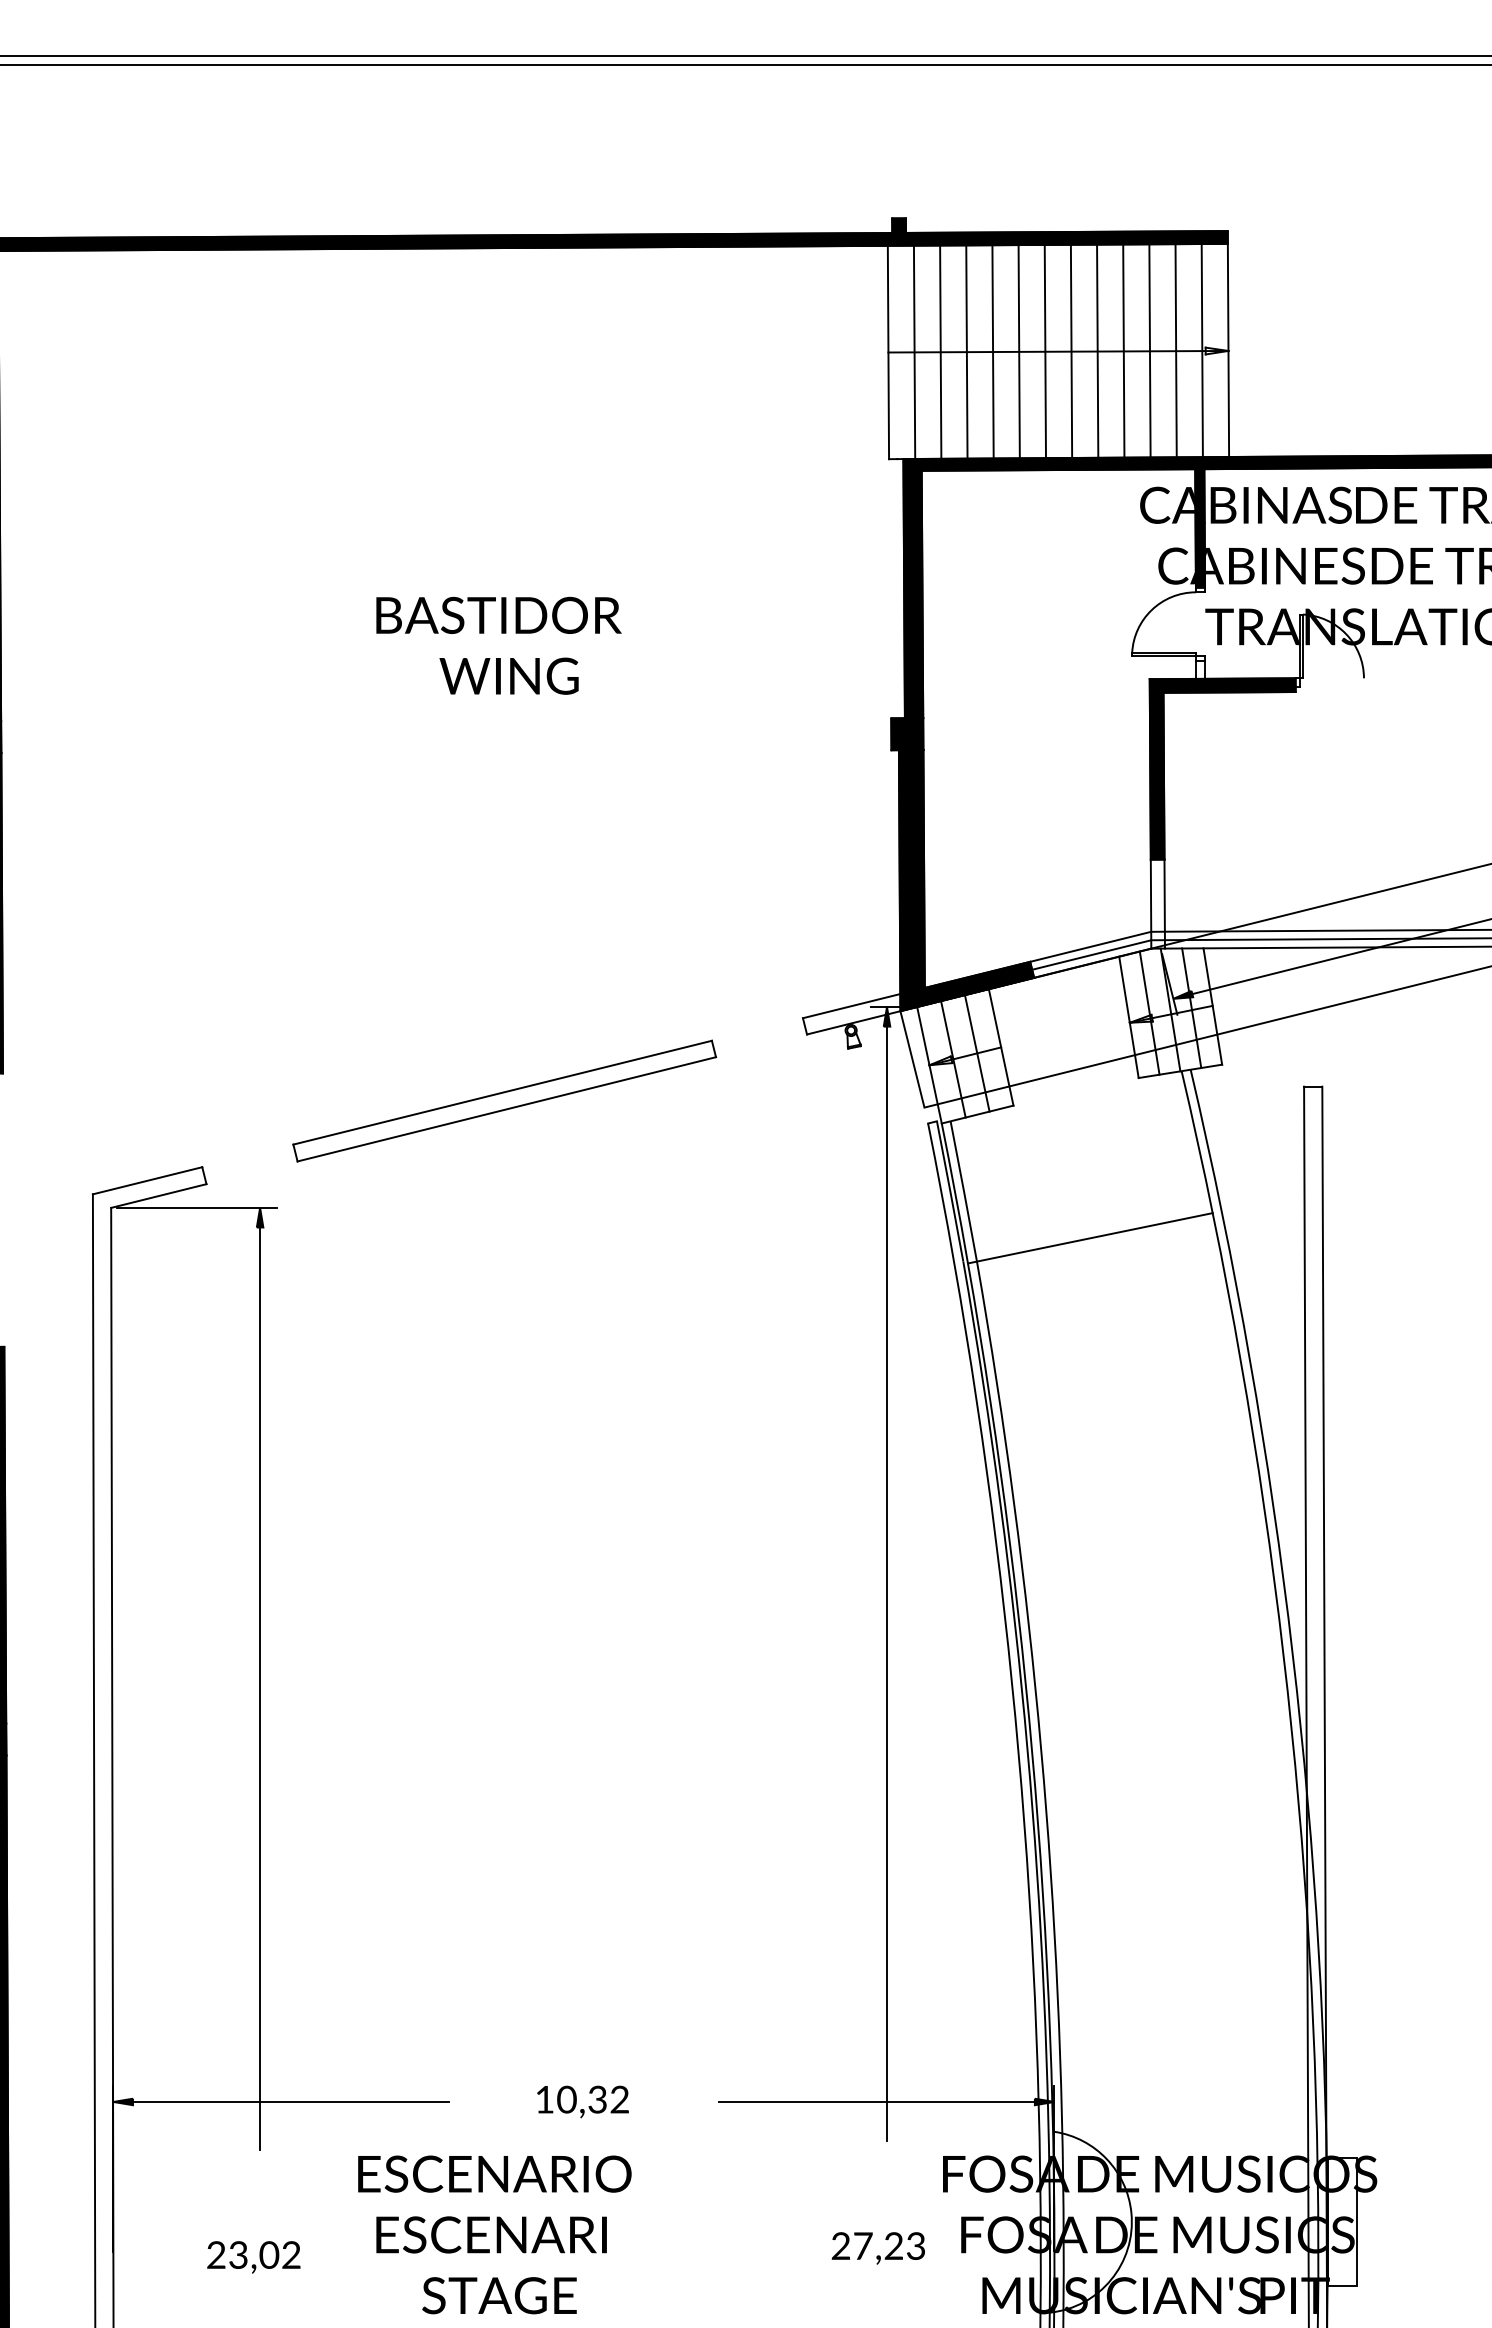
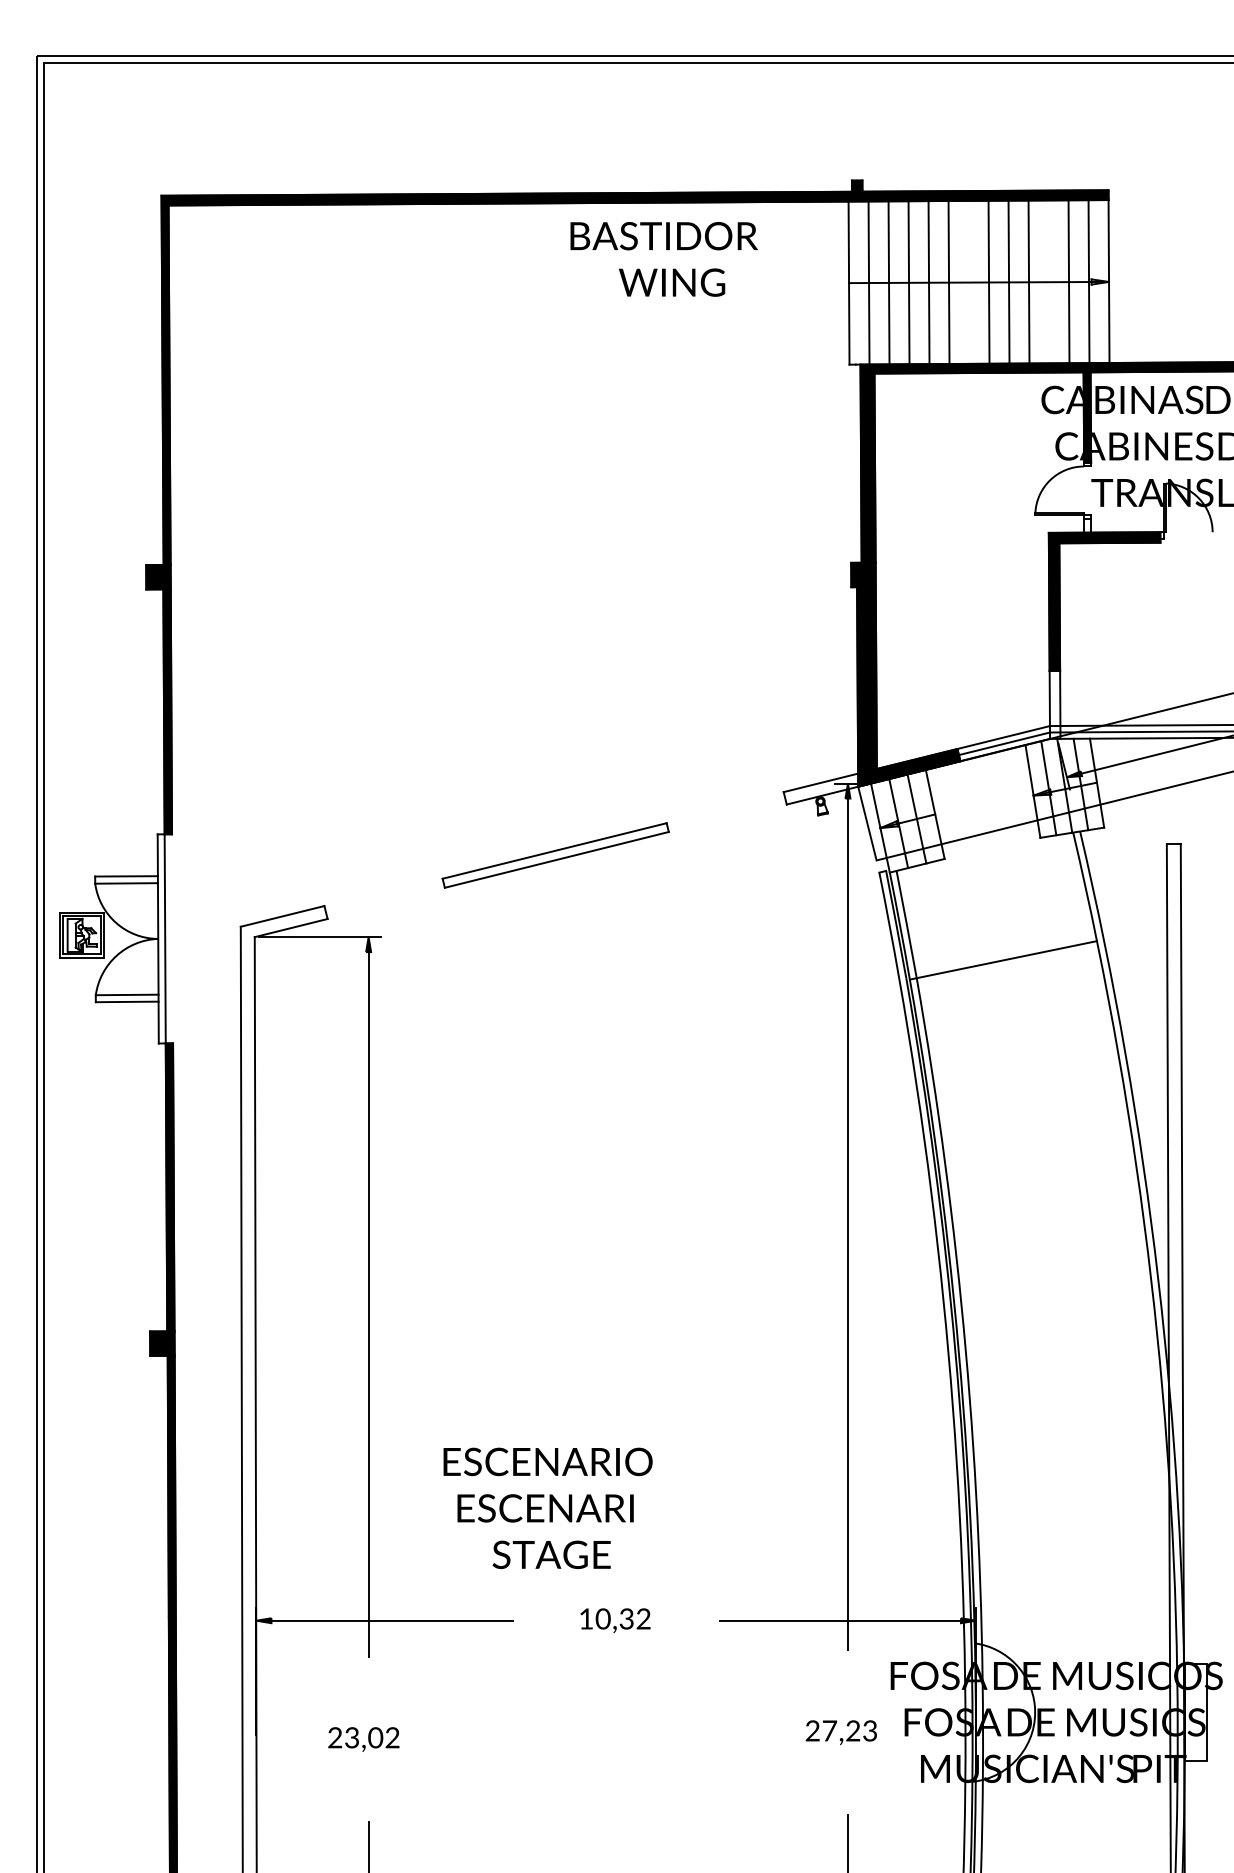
line: (1044, 350) -> (968, 281), removed
line: (1149, 350) -> (1048, 281), removed
text: (497, 645) -> (663, 259), moved
part: (504, 1101) -> (555, 855), size x0.7
text: (494, 2233) -> (547, 1507), moved

